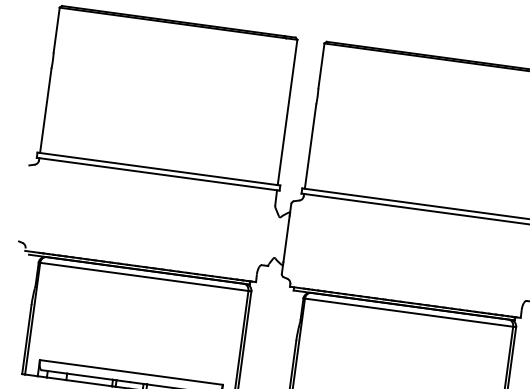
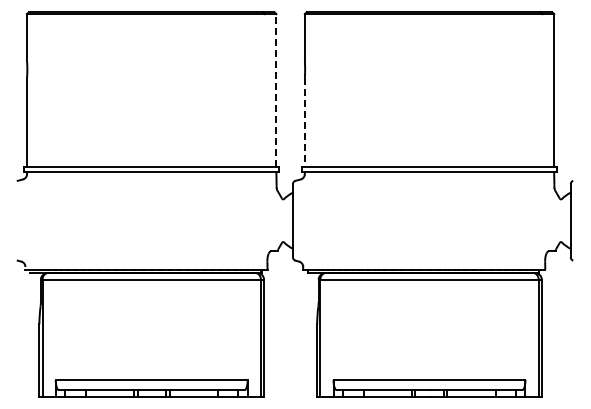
line: (287, 111) -> (276, 89), solid -> dashed
line: (310, 146) -> (304, 122), solid -> dashed

